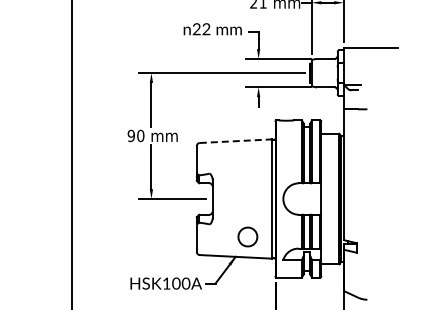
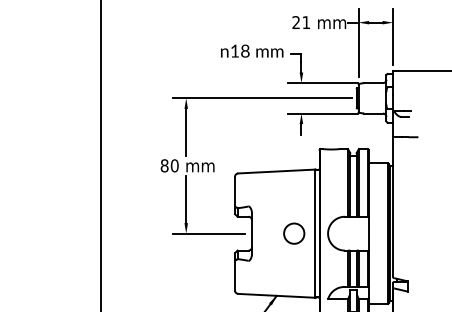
text: (201, 29) -> (240, 51), 22 -> 18
text: (130, 135) -> (163, 165), 90 -> 80
line: (235, 141) -> (276, 171), dashed -> solid
part: (247, 236) -> (293, 233), moved

